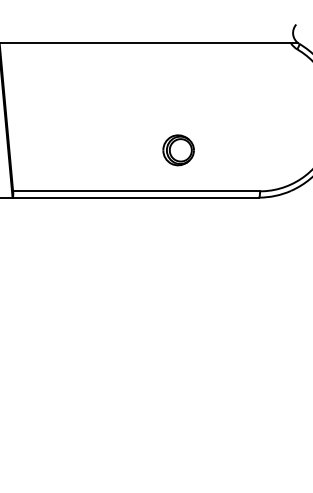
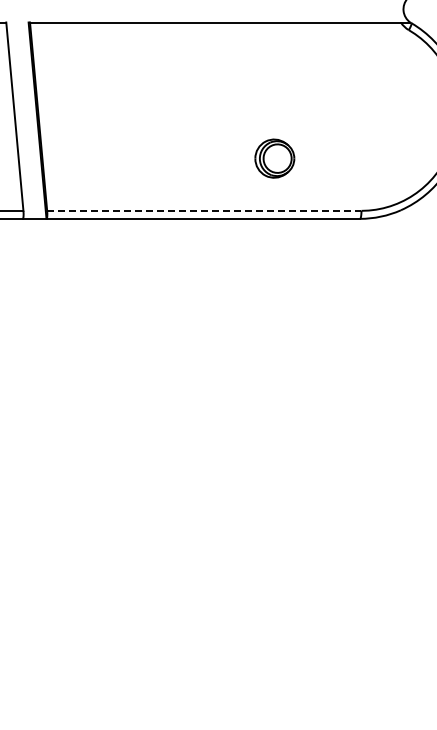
part: (178, 150) -> (274, 158), moved
line: (136, 191) -> (204, 210), solid -> dashed

